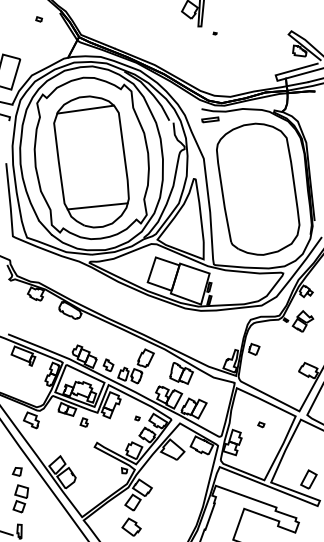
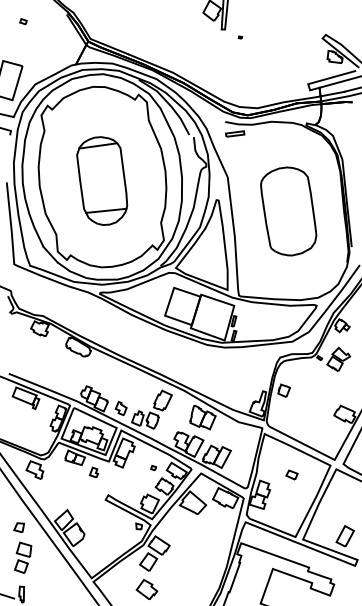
part: (38, 19) -> (22, 21), moved
part: (91, 161) -> (102, 180), size x0.6
part: (258, 188) -> (288, 210), size x0.6
part: (261, 424) -> (292, 474), size x1.6

